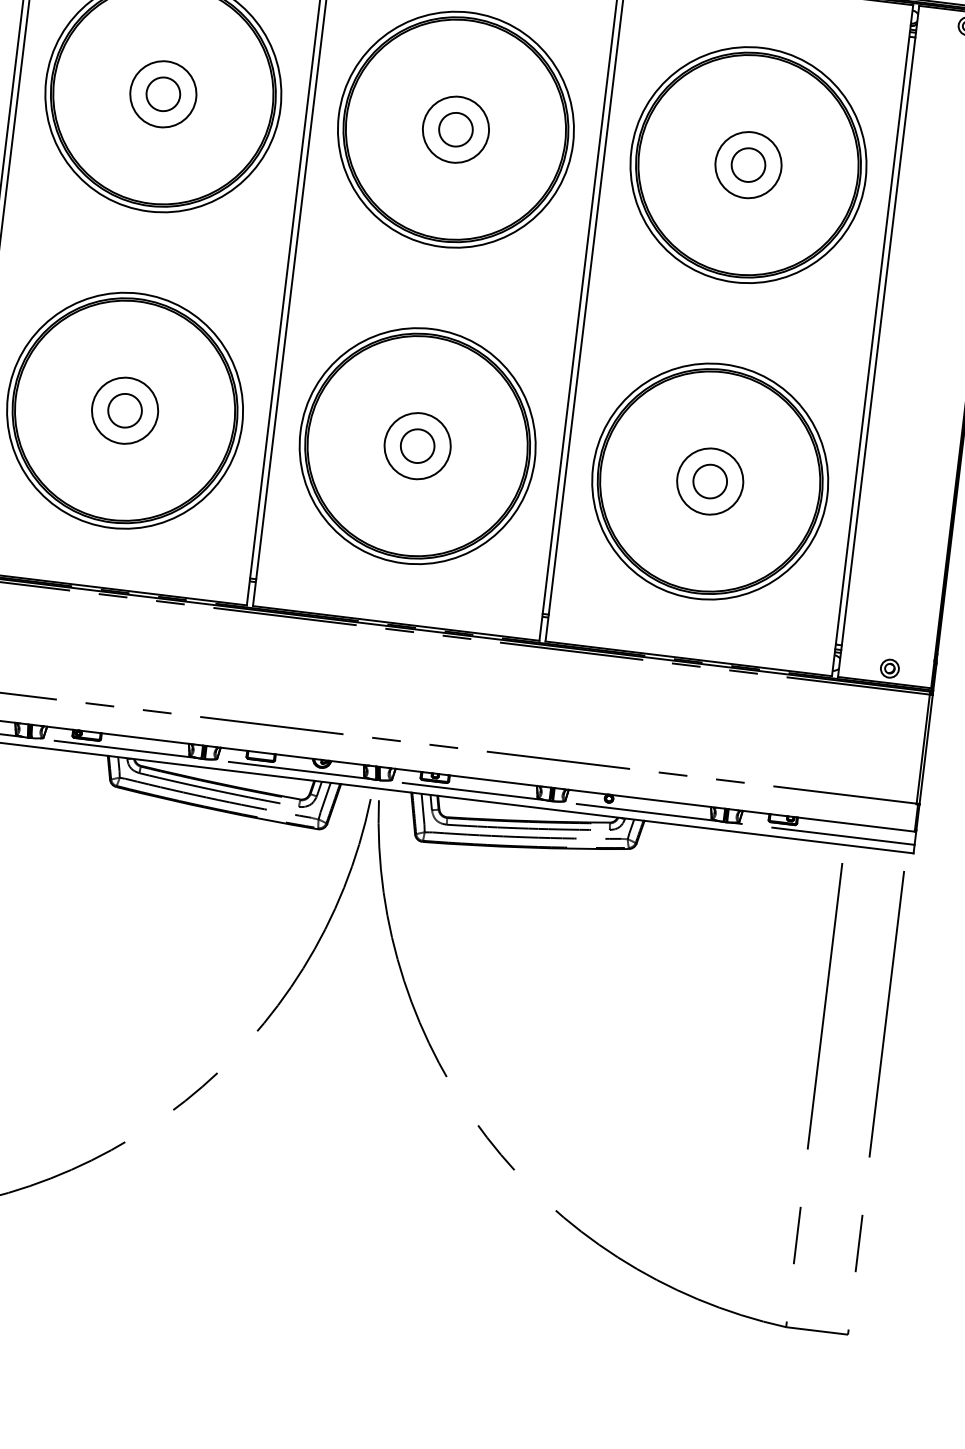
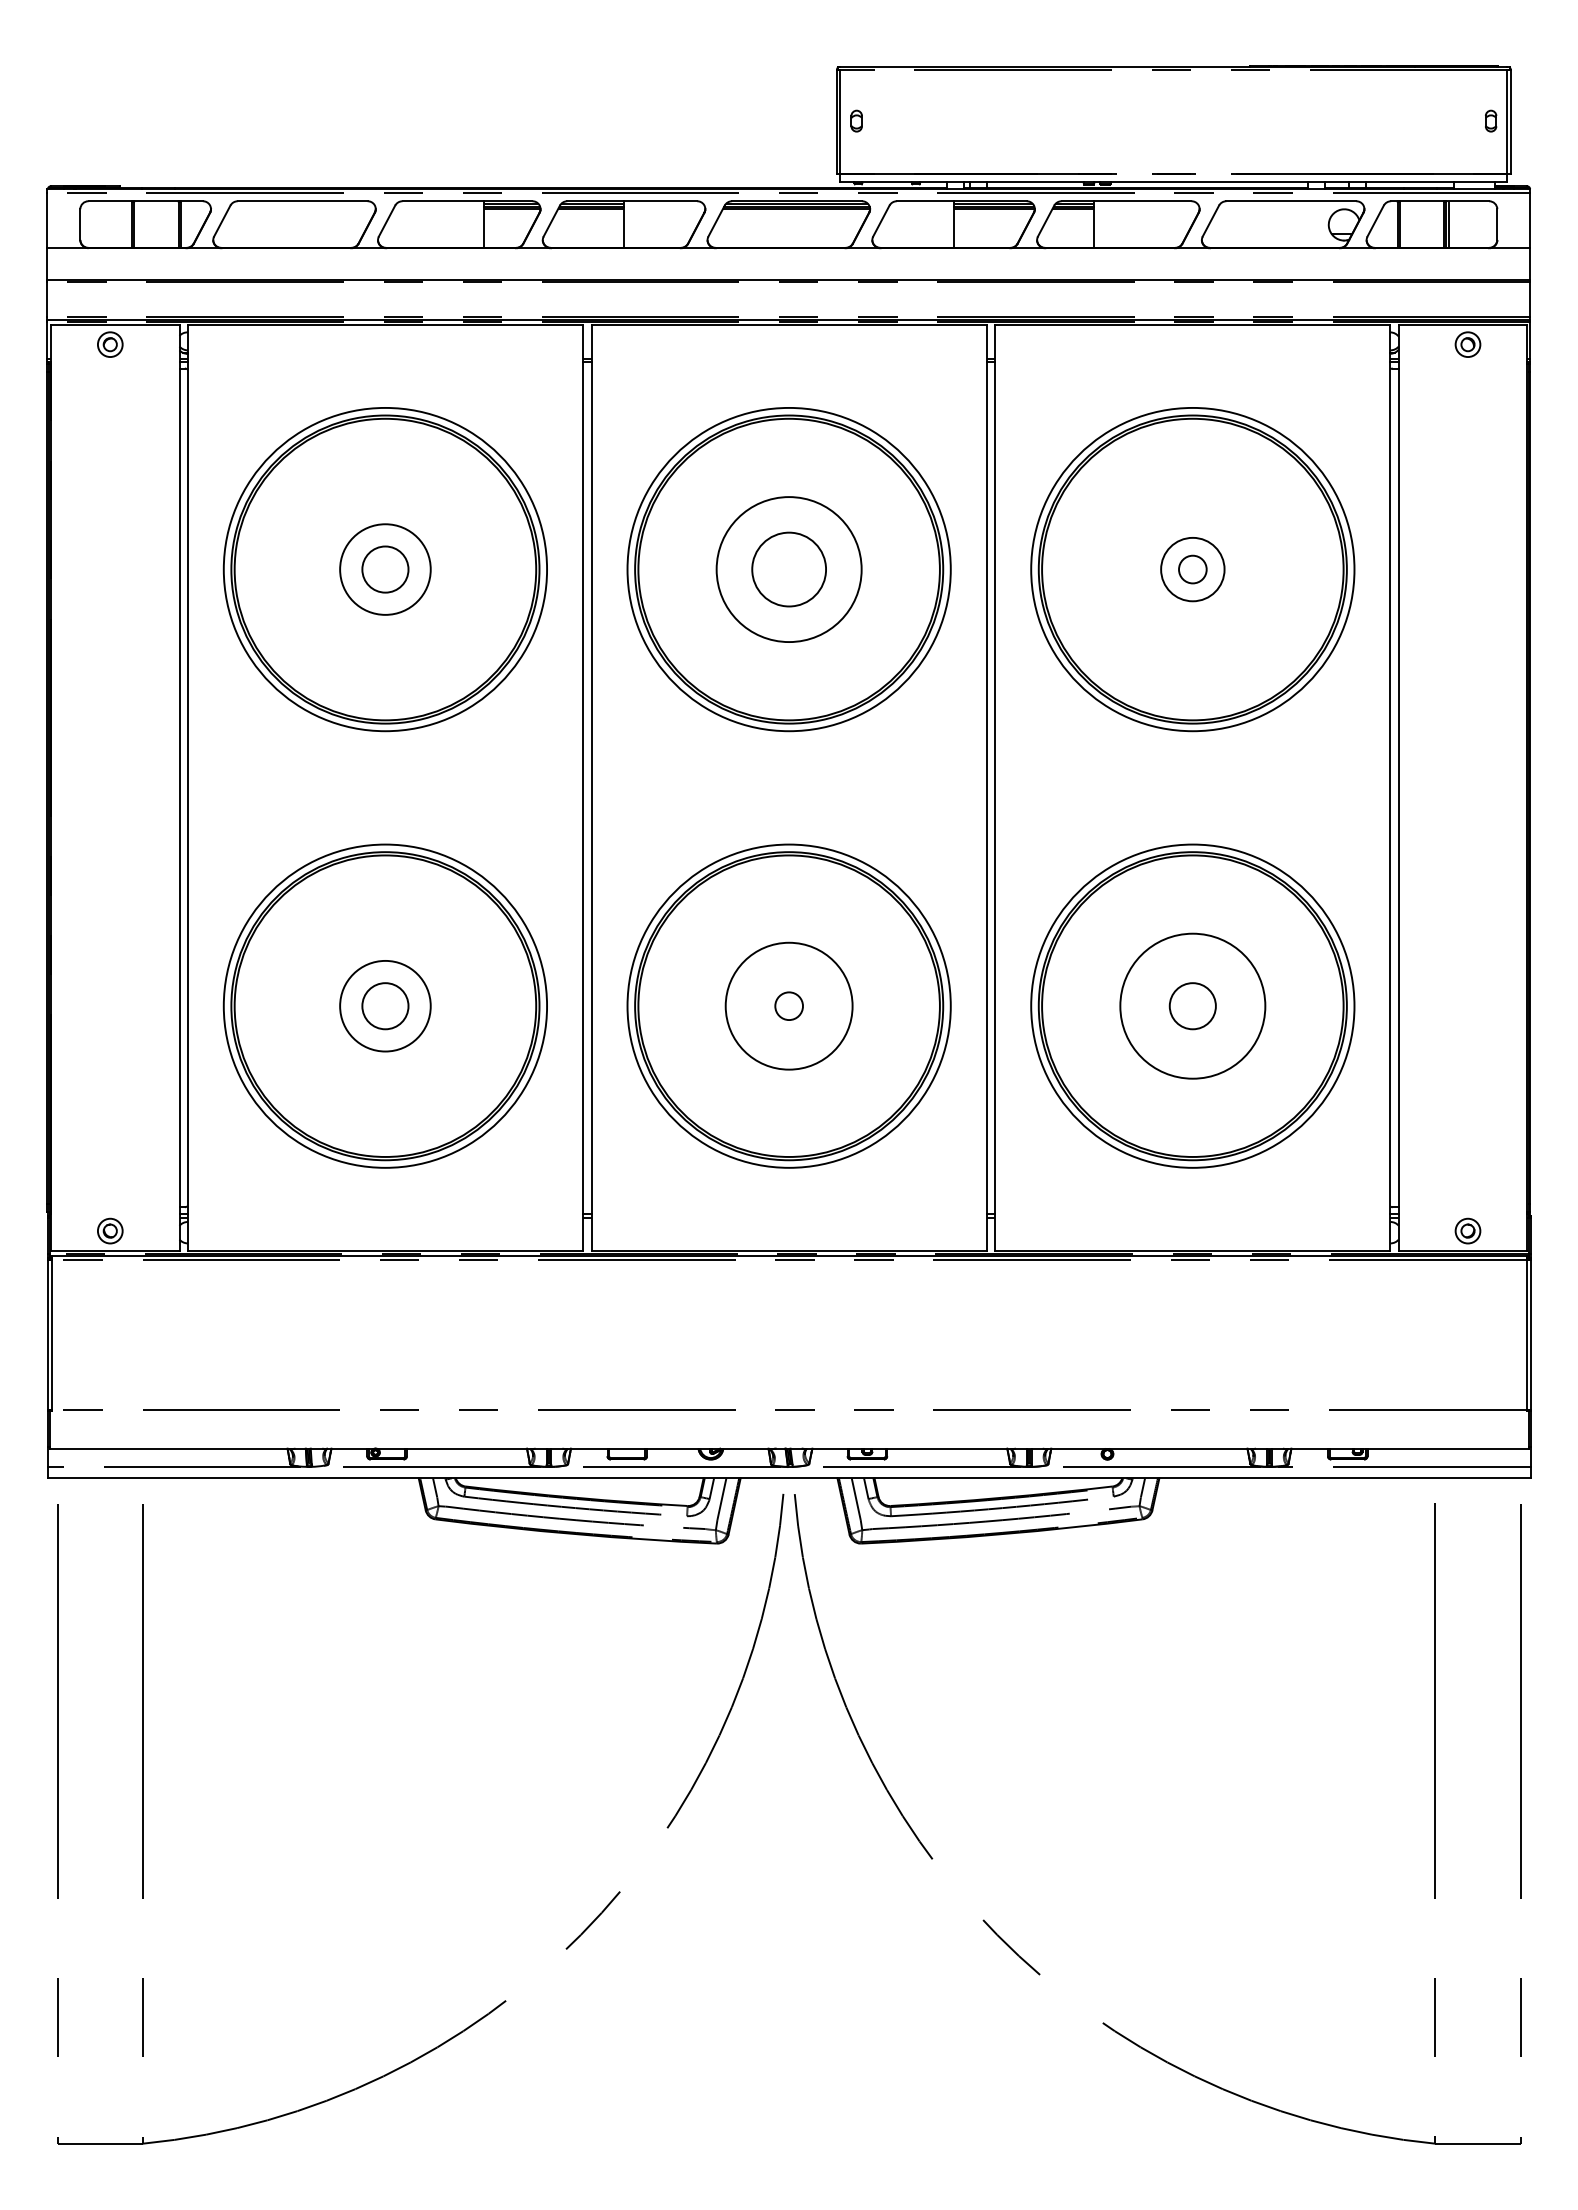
circle: (455, 129) -> (788, 569), size x1.6
circle: (456, 129) -> (789, 569), size x1.6
circle: (748, 165) -> (1192, 569), size x0.6
circle: (748, 165) -> (1192, 569), size x0.7
circle: (417, 445) -> (788, 1005), size x1.4
circle: (417, 446) -> (789, 1006), size x0.6
circle: (710, 481) -> (1192, 1005), size x1.6

